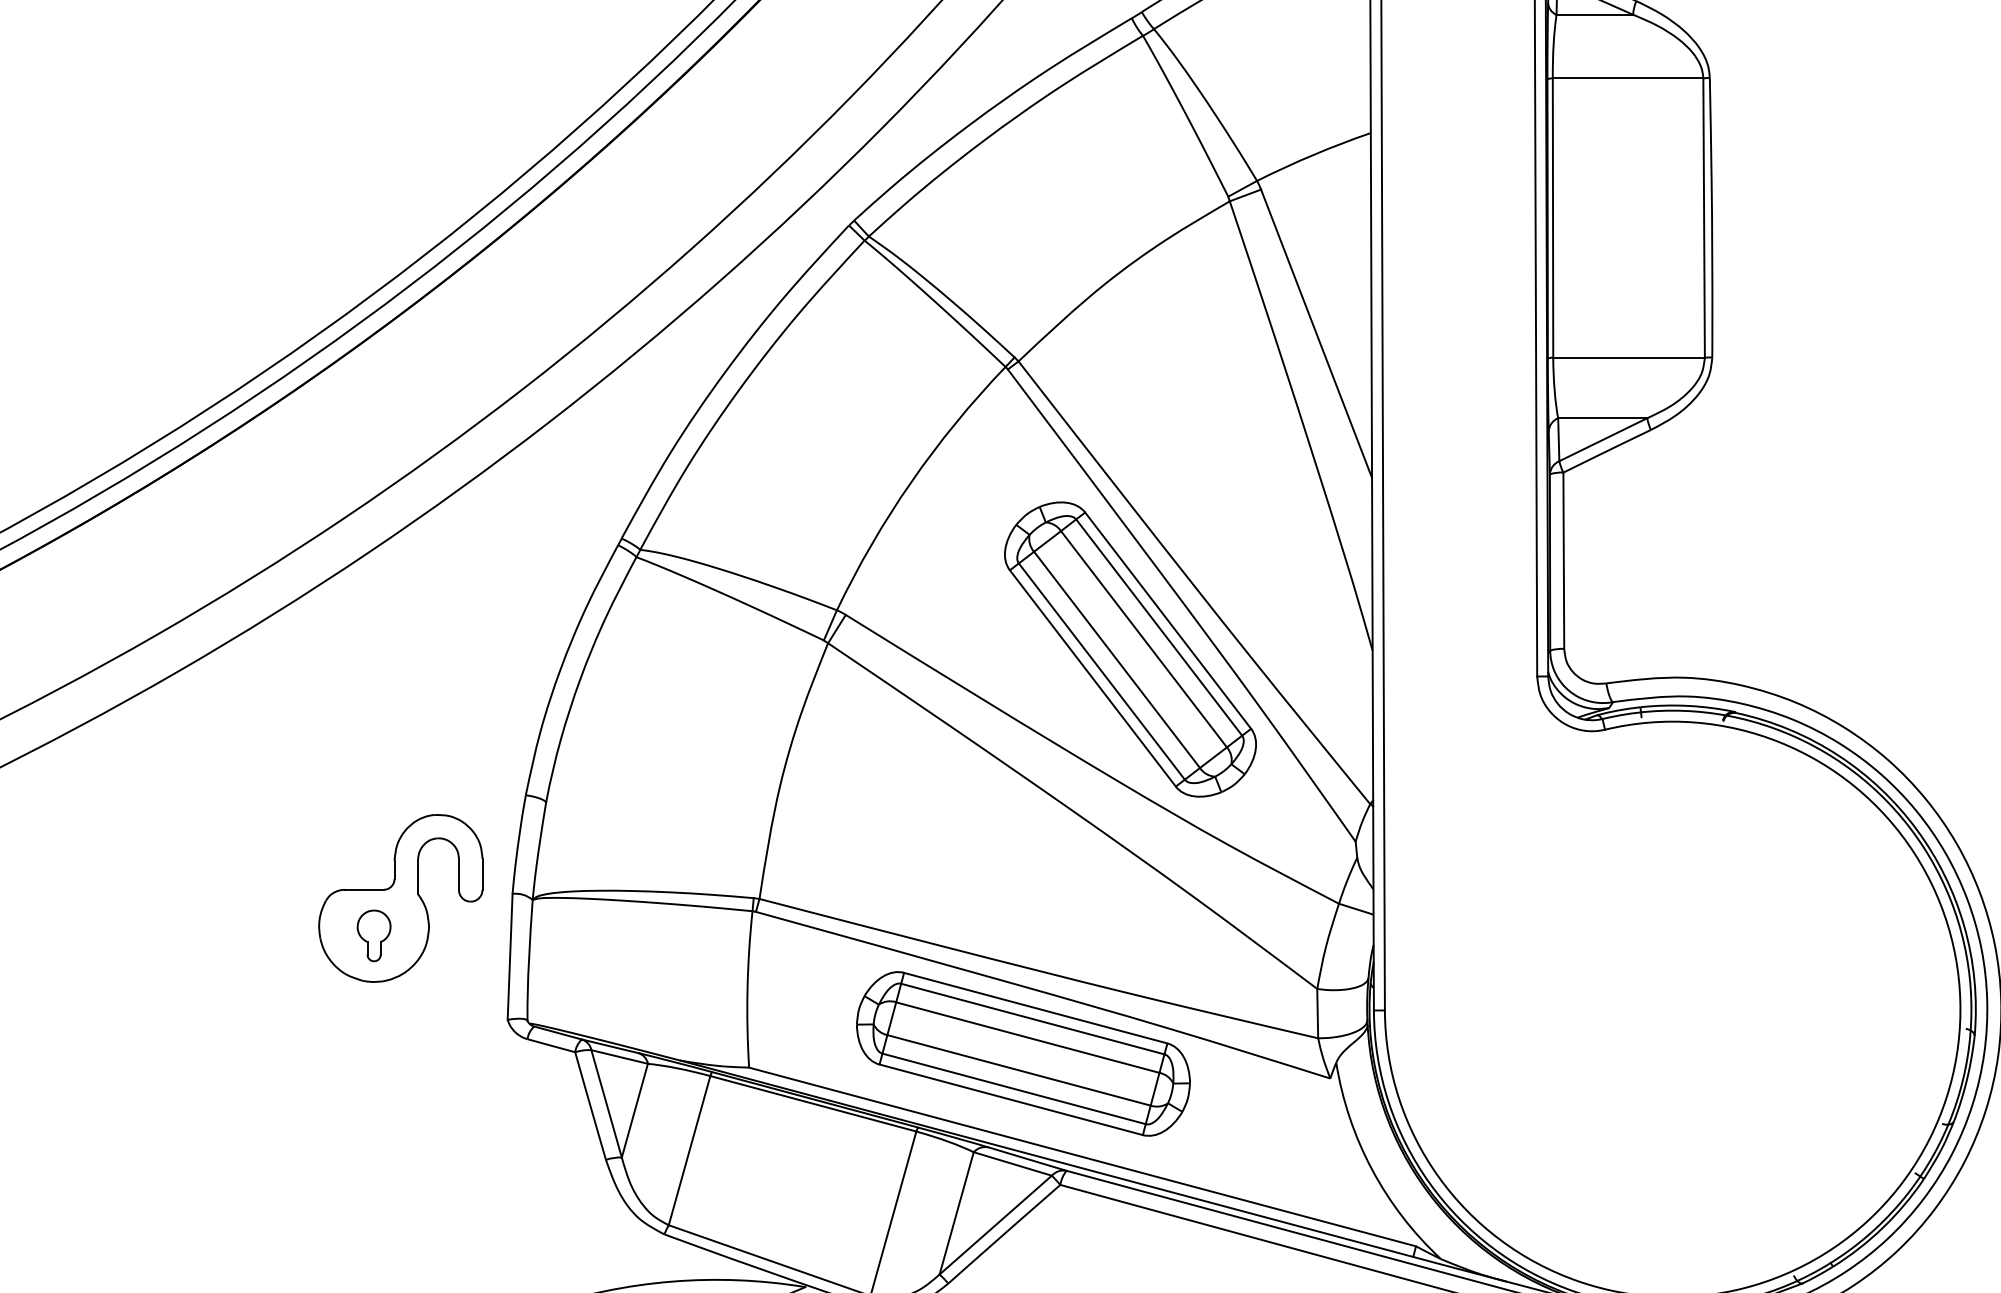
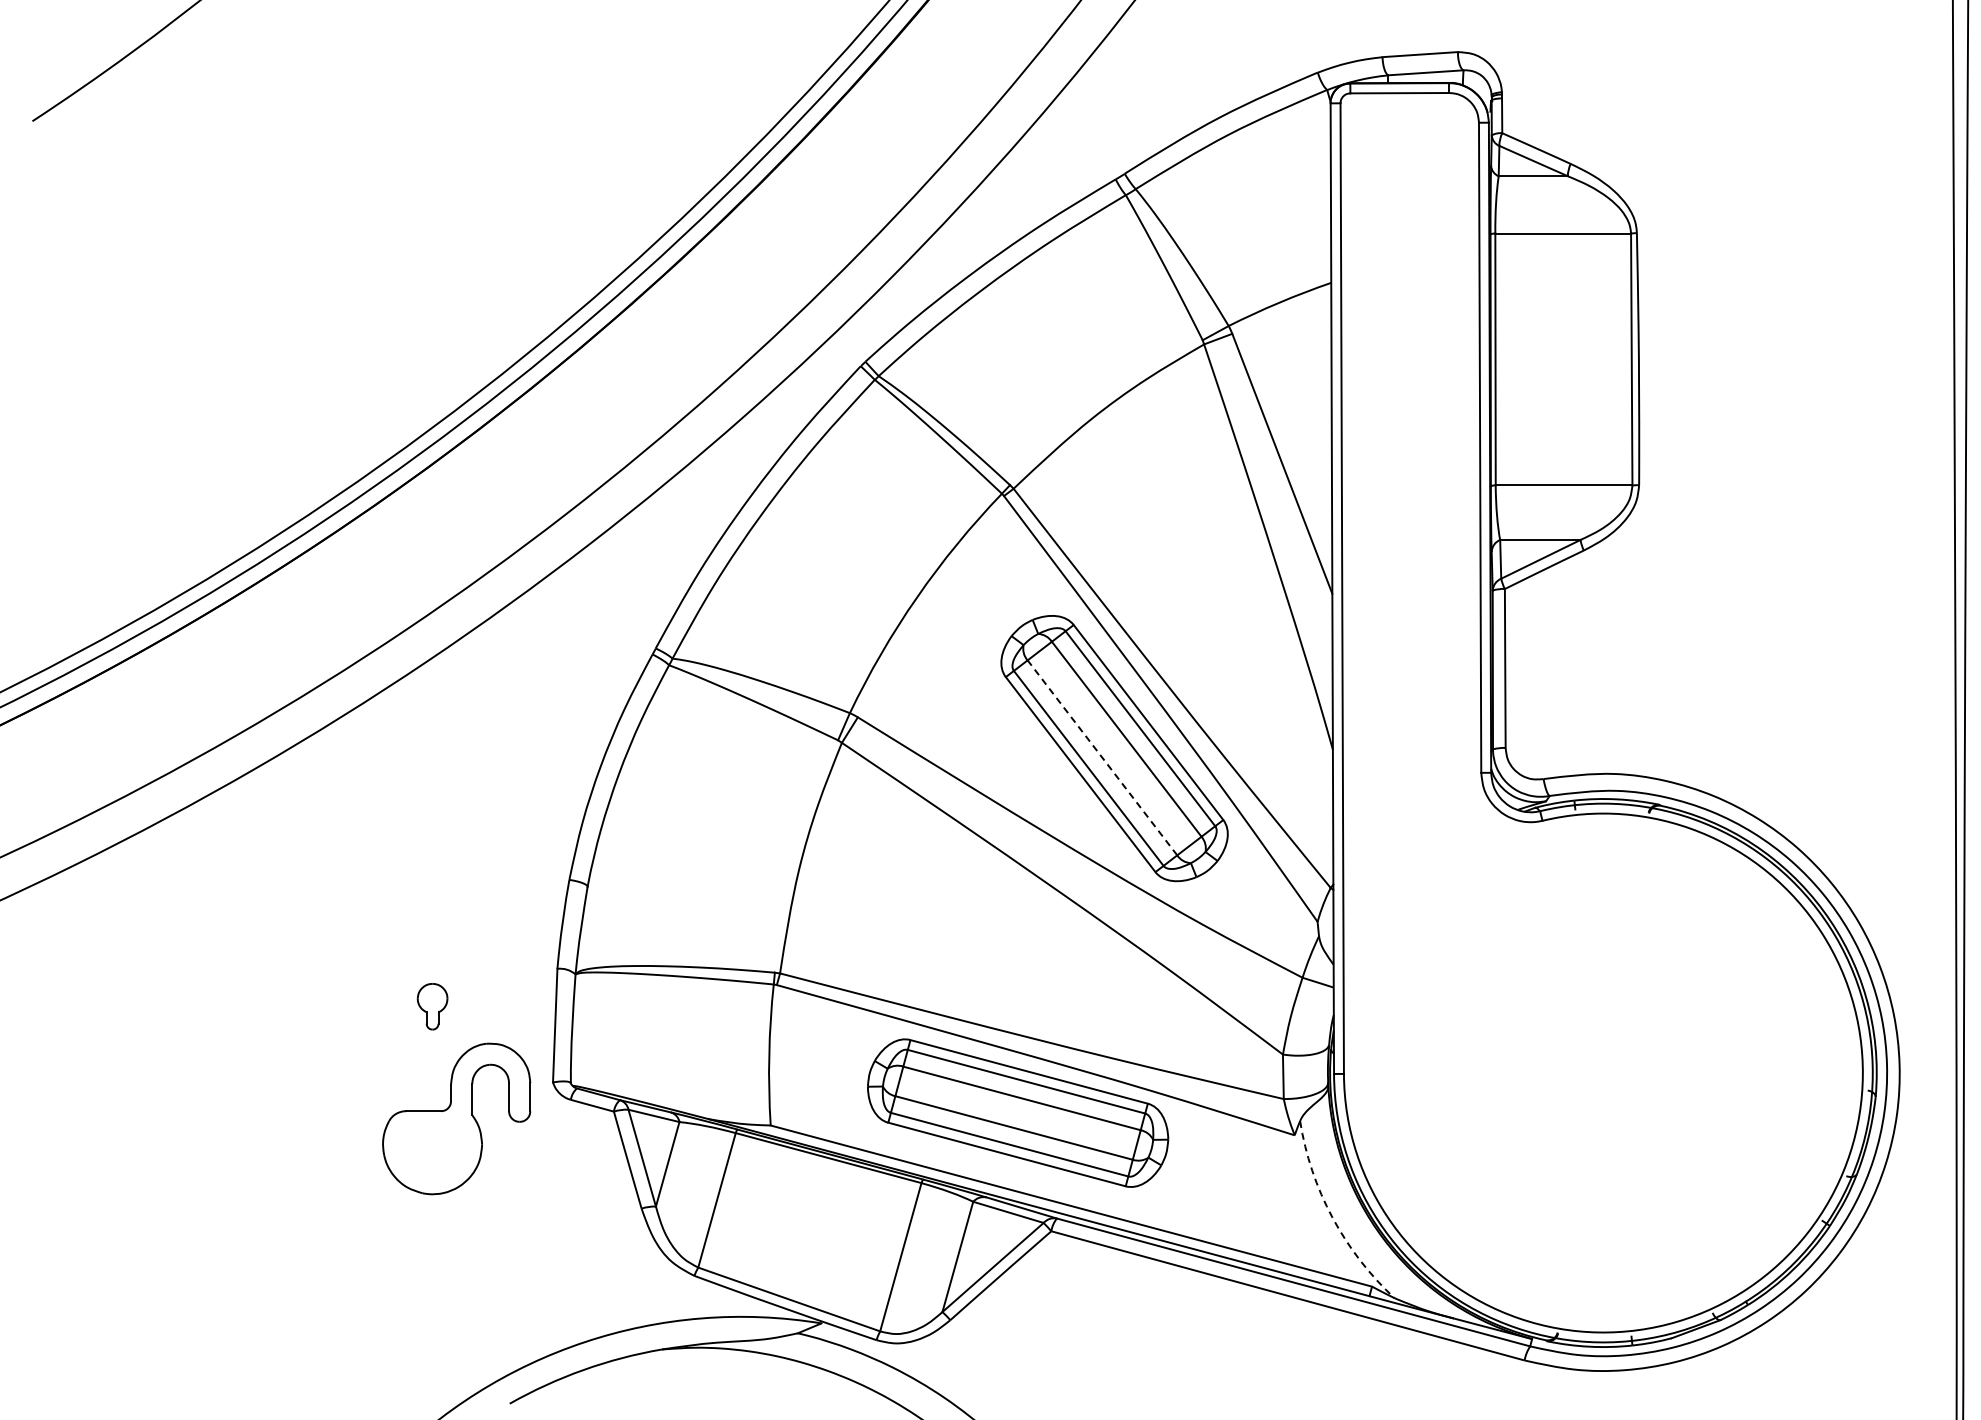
line: (1117, 659) -> (1102, 757), solid -> dashed
part: (400, 897) -> (456, 1118), moved
arc: (1372, 1169) -> (1332, 1217), solid -> dashed

